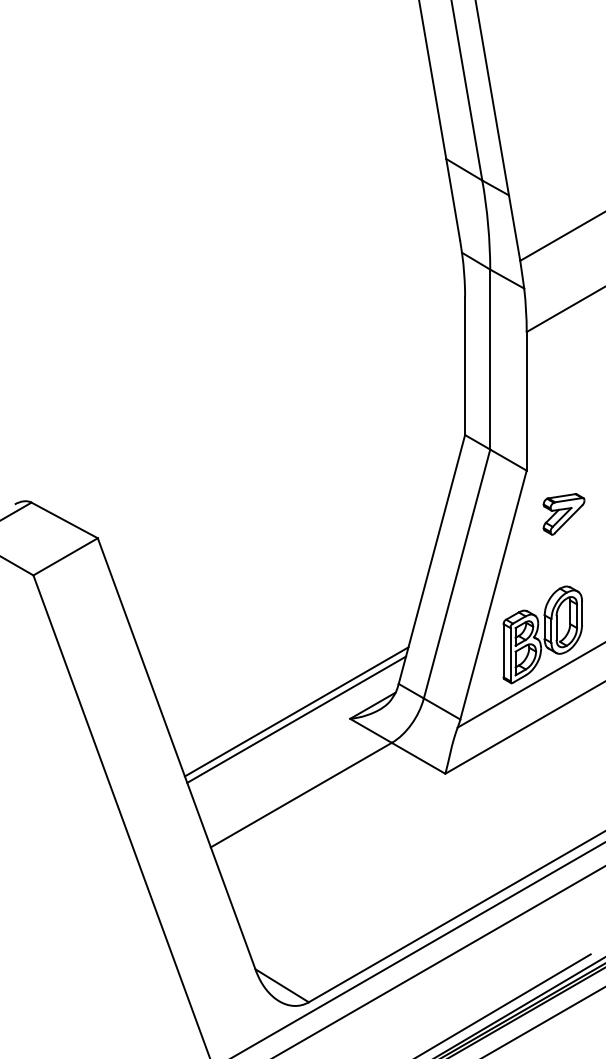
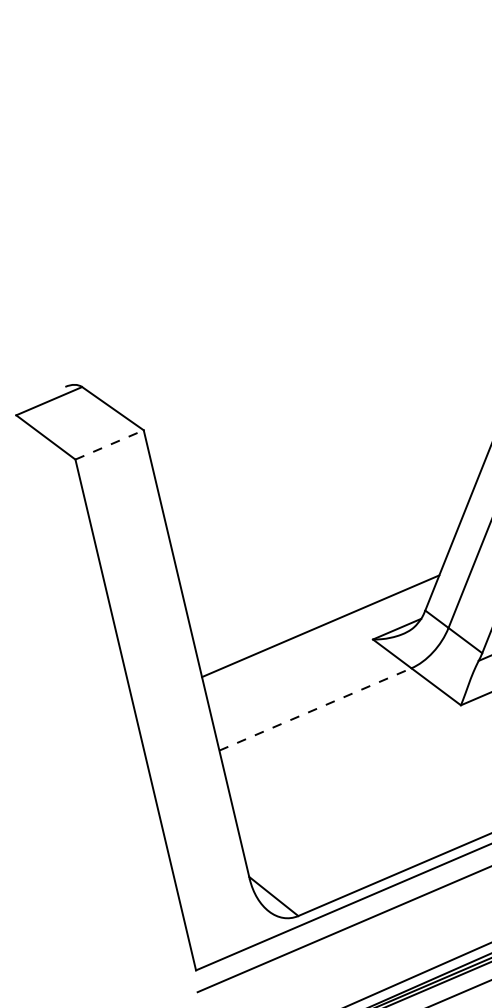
line: (66, 556) -> (110, 444), solid -> dashed
line: (296, 719) -> (319, 633), removed
line: (301, 794) -> (315, 708), solid -> dashed

